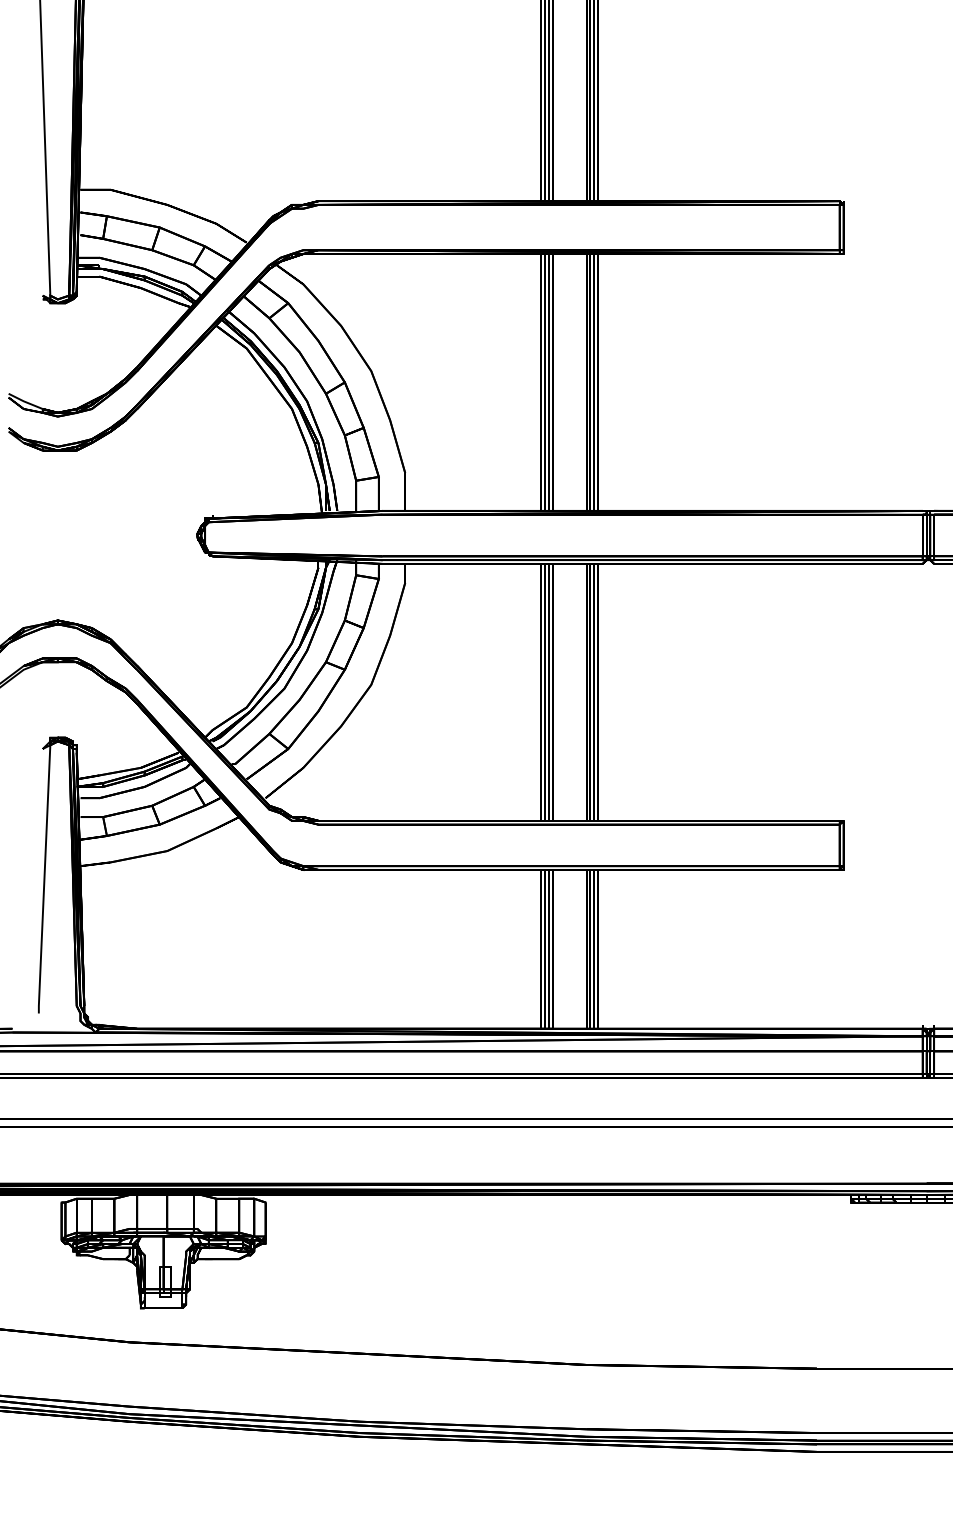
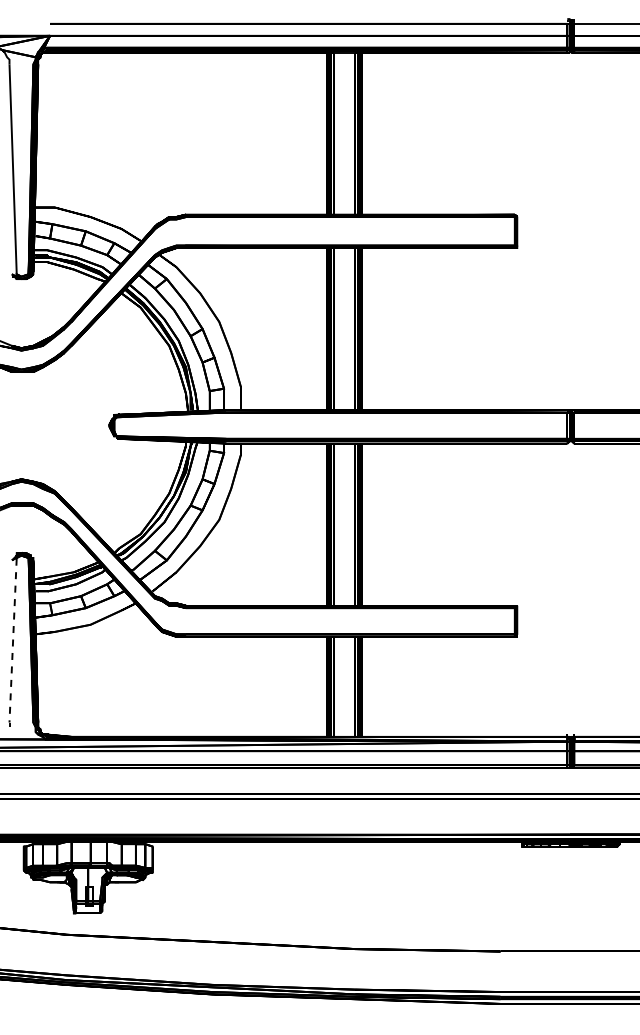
line: (45, 874) -> (13, 639), solid -> dashed

